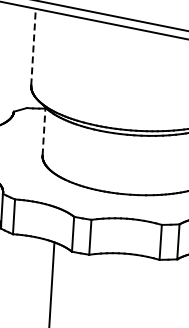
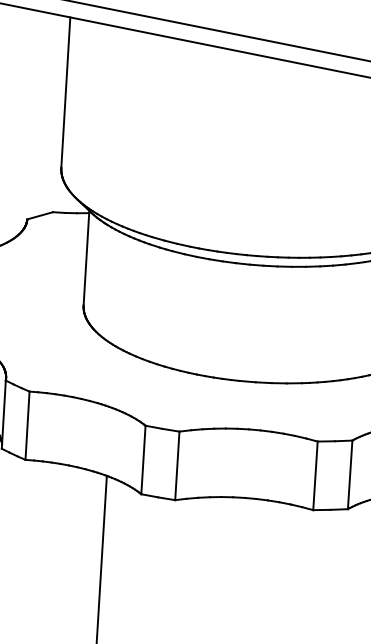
line: (33, 46) -> (65, 91), dashed -> solid
line: (44, 130) -> (87, 256), dashed -> solid

